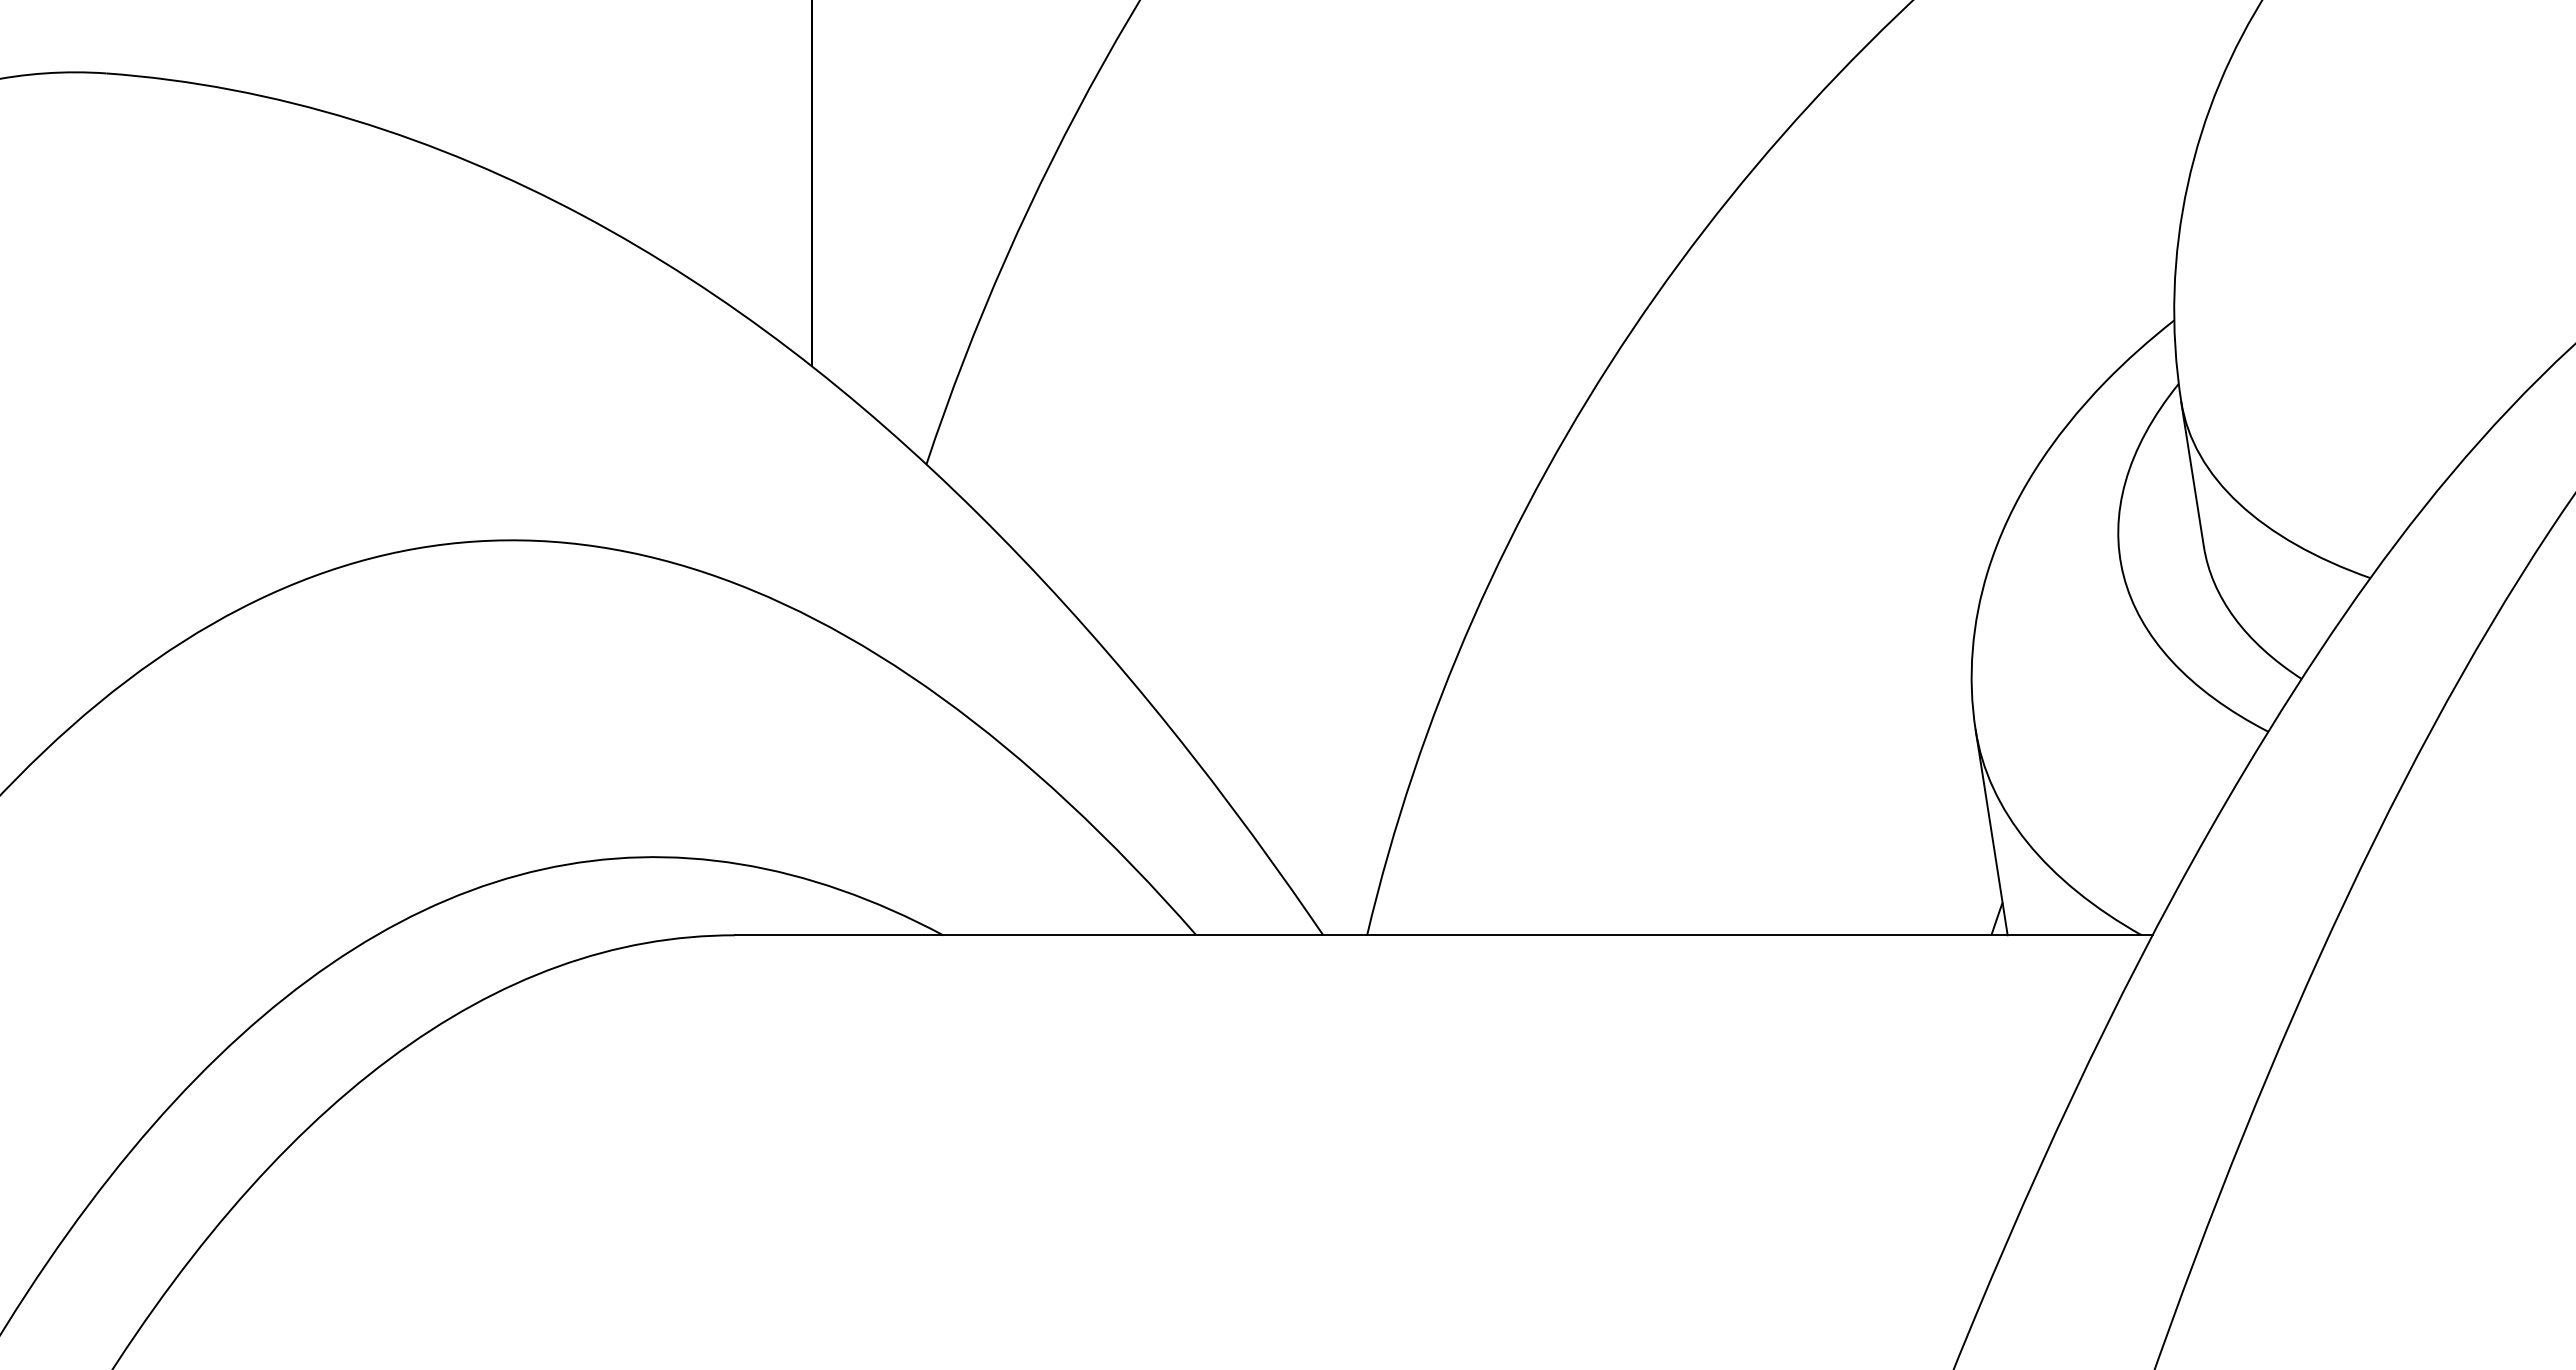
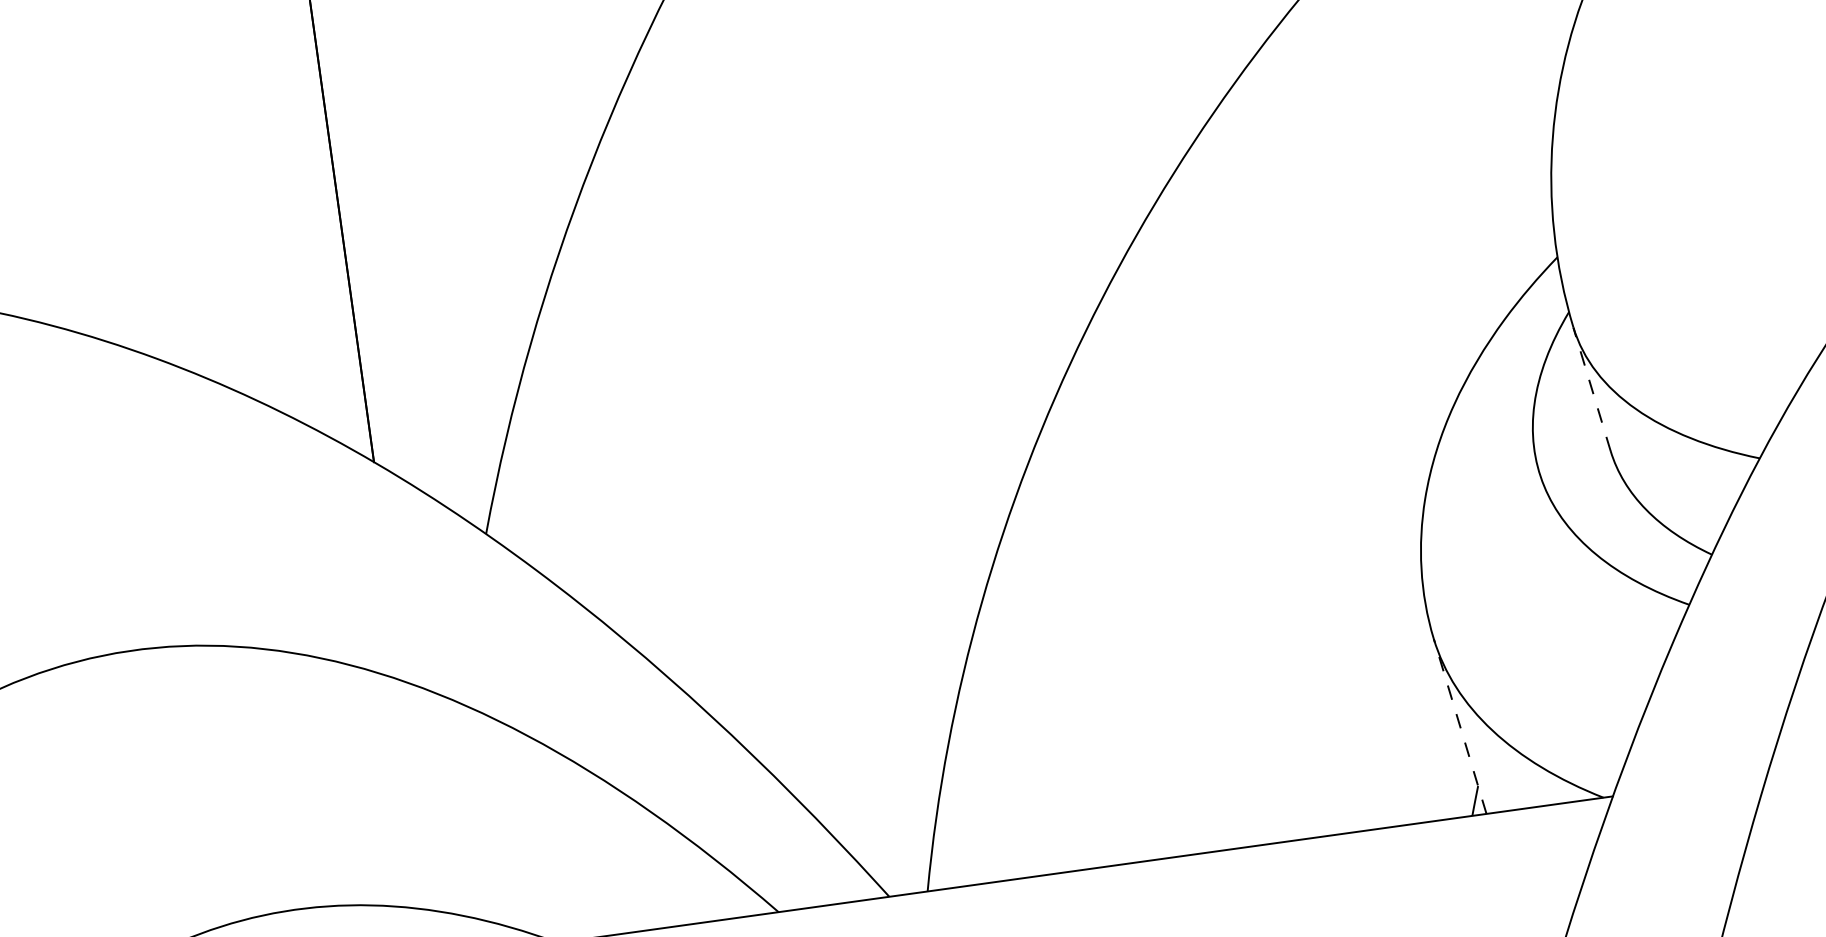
line: (2192, 473) -> (1591, 388), solid -> dashed
line: (1991, 832) -> (1459, 726), solid -> dashed

